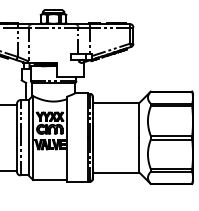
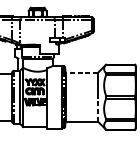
line: (115, 102) -> (81, 72), solid -> dashed
line: (139, 154) -> (98, 109), solid -> dashed

